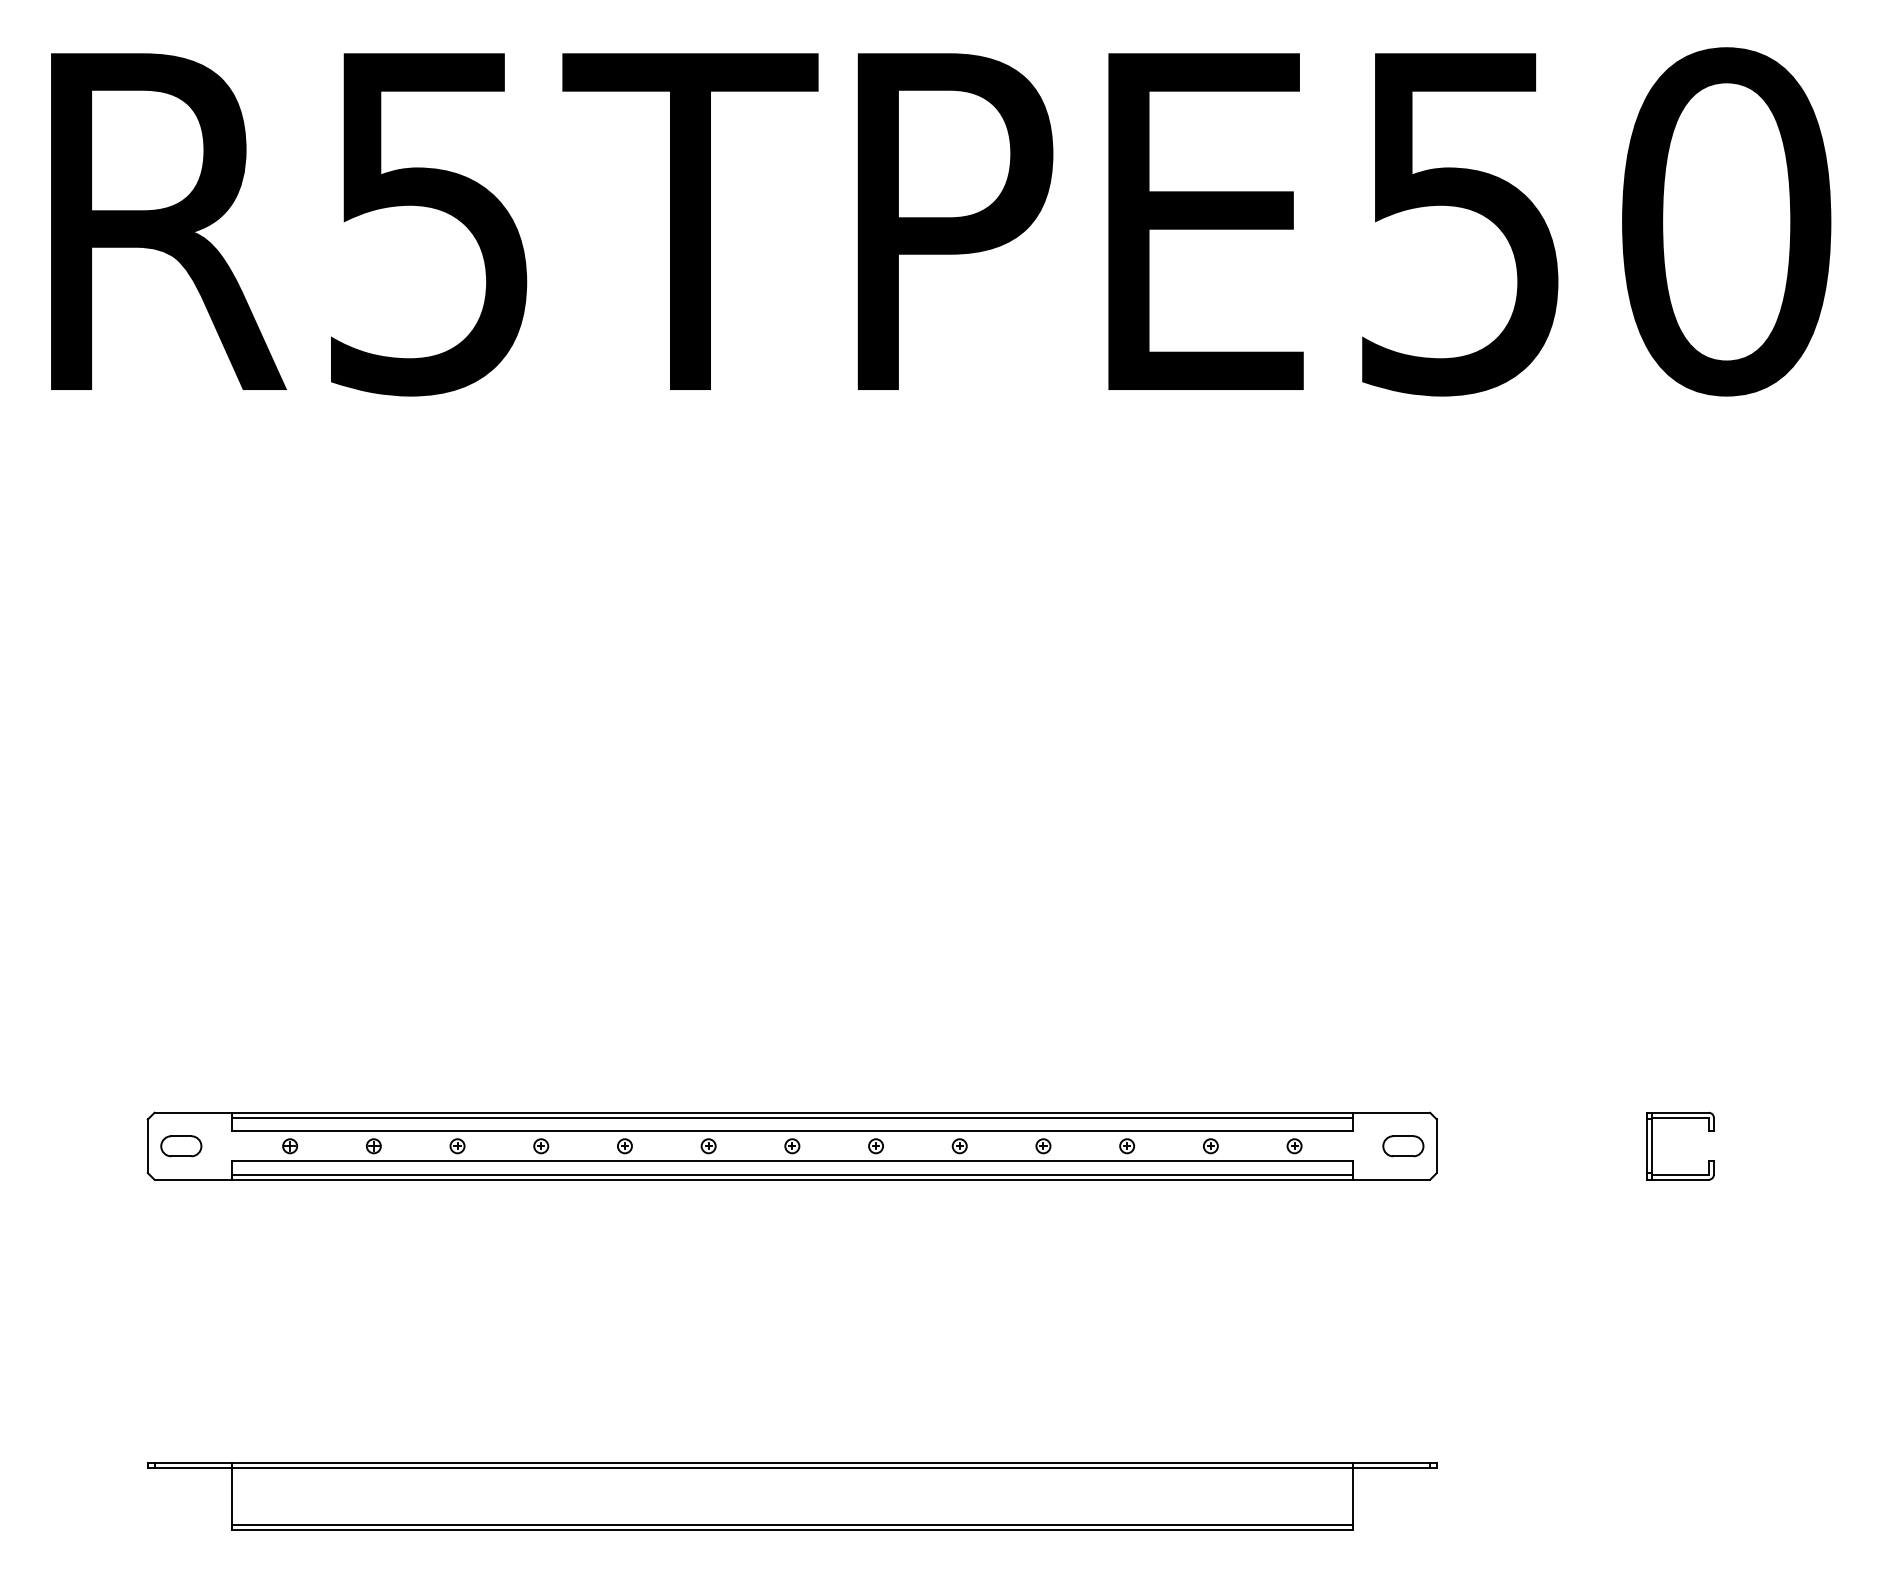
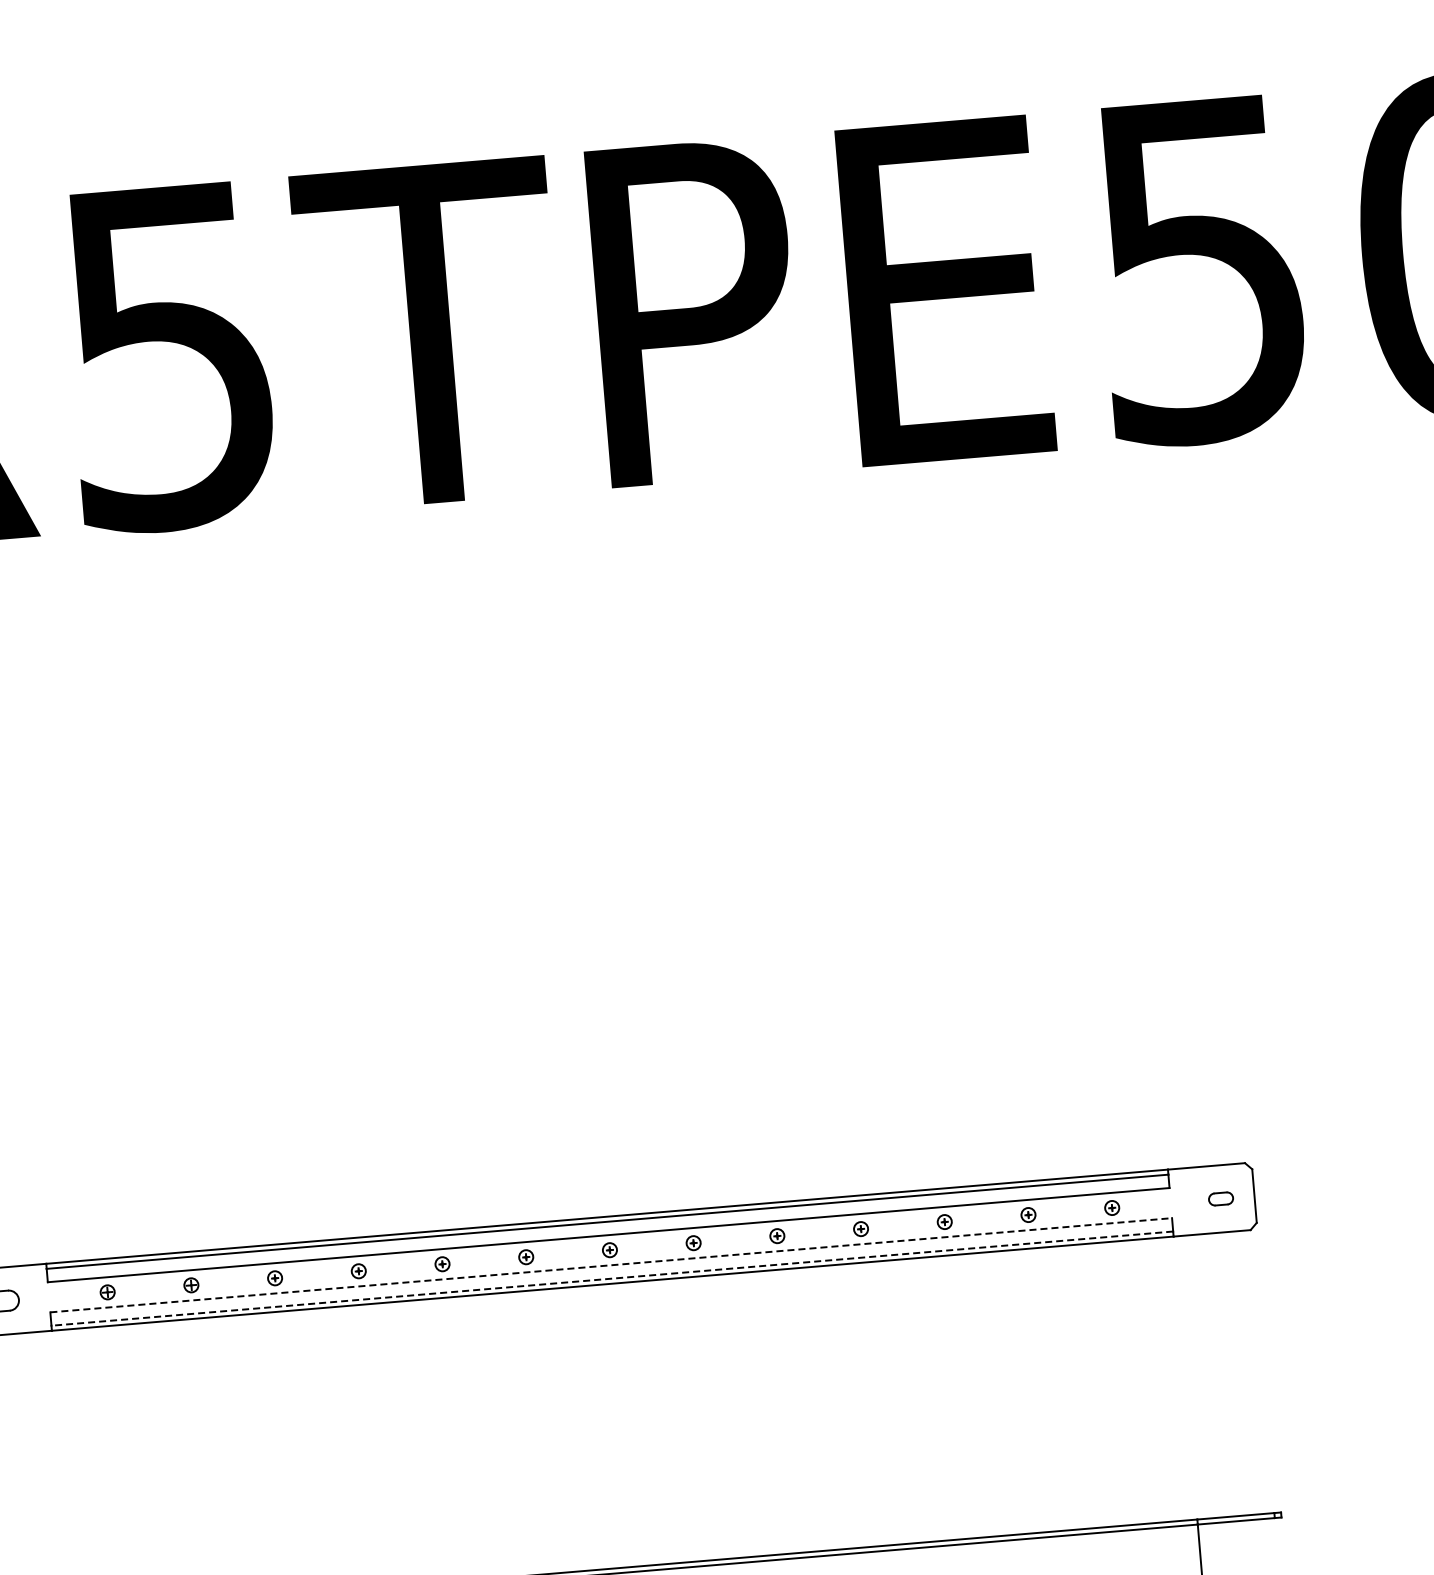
part: (1403, 1146) -> (1221, 1199), size x0.6
line: (792, 1161) -> (611, 1265), solid -> dashed
line: (792, 1174) -> (612, 1278), solid -> dashed

